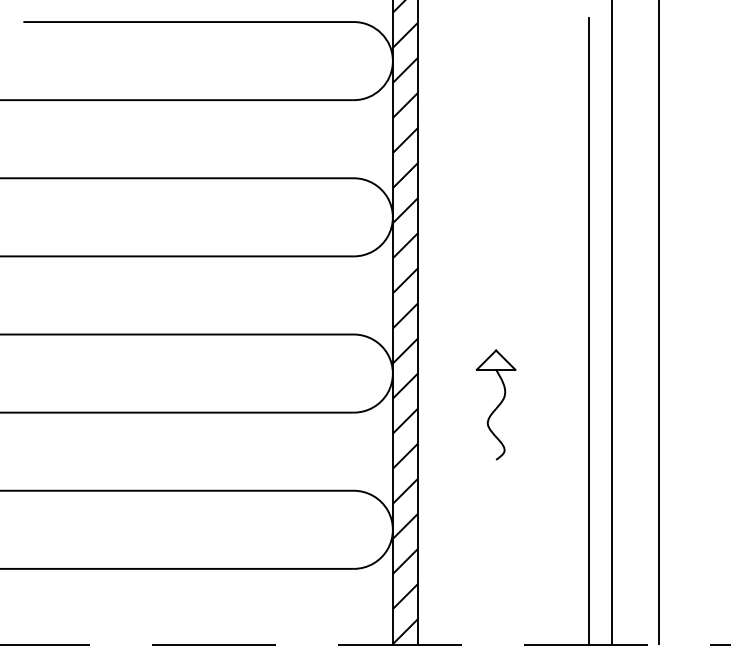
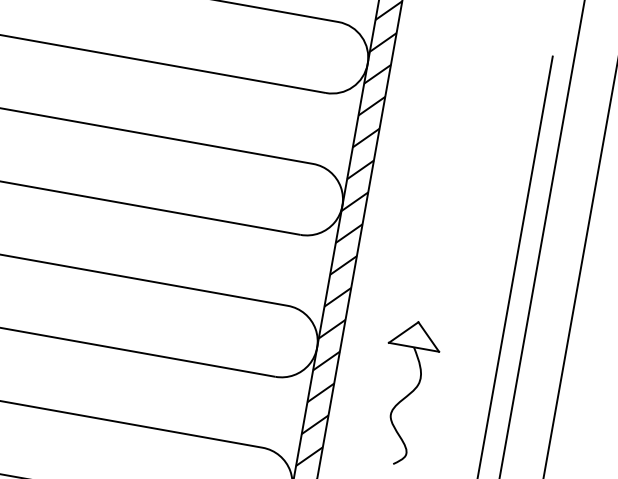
part: (495, 404) -> (405, 392), size x1.43

